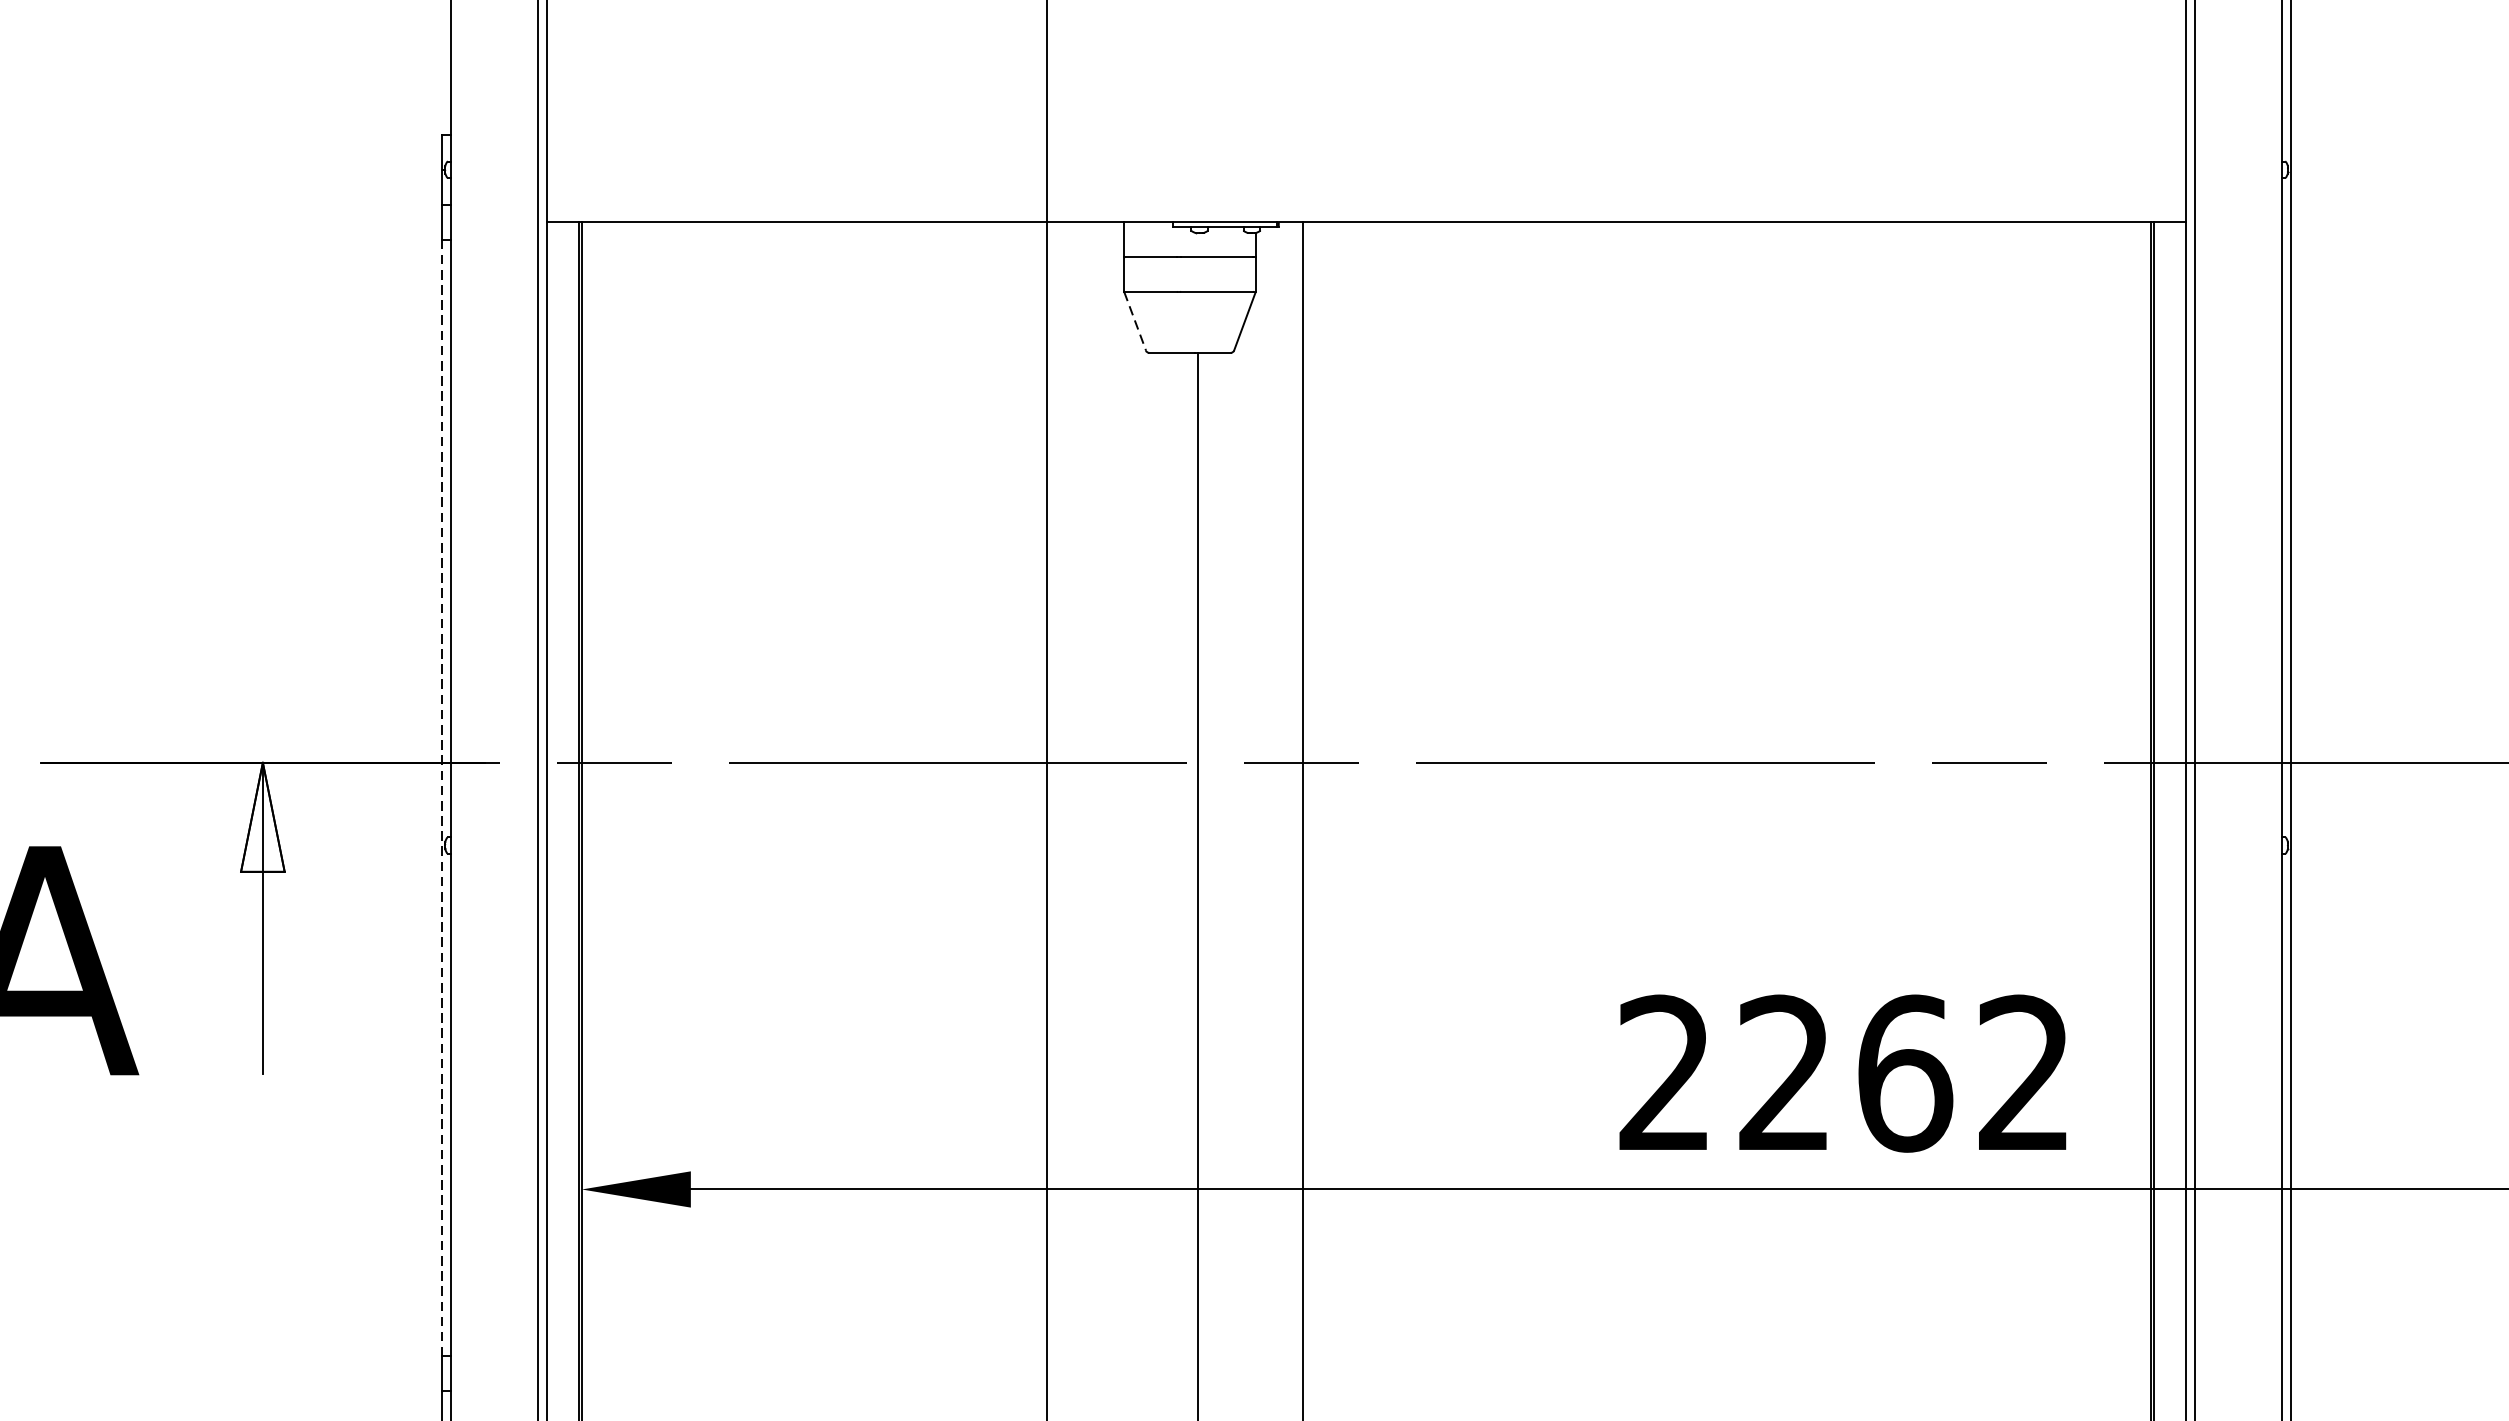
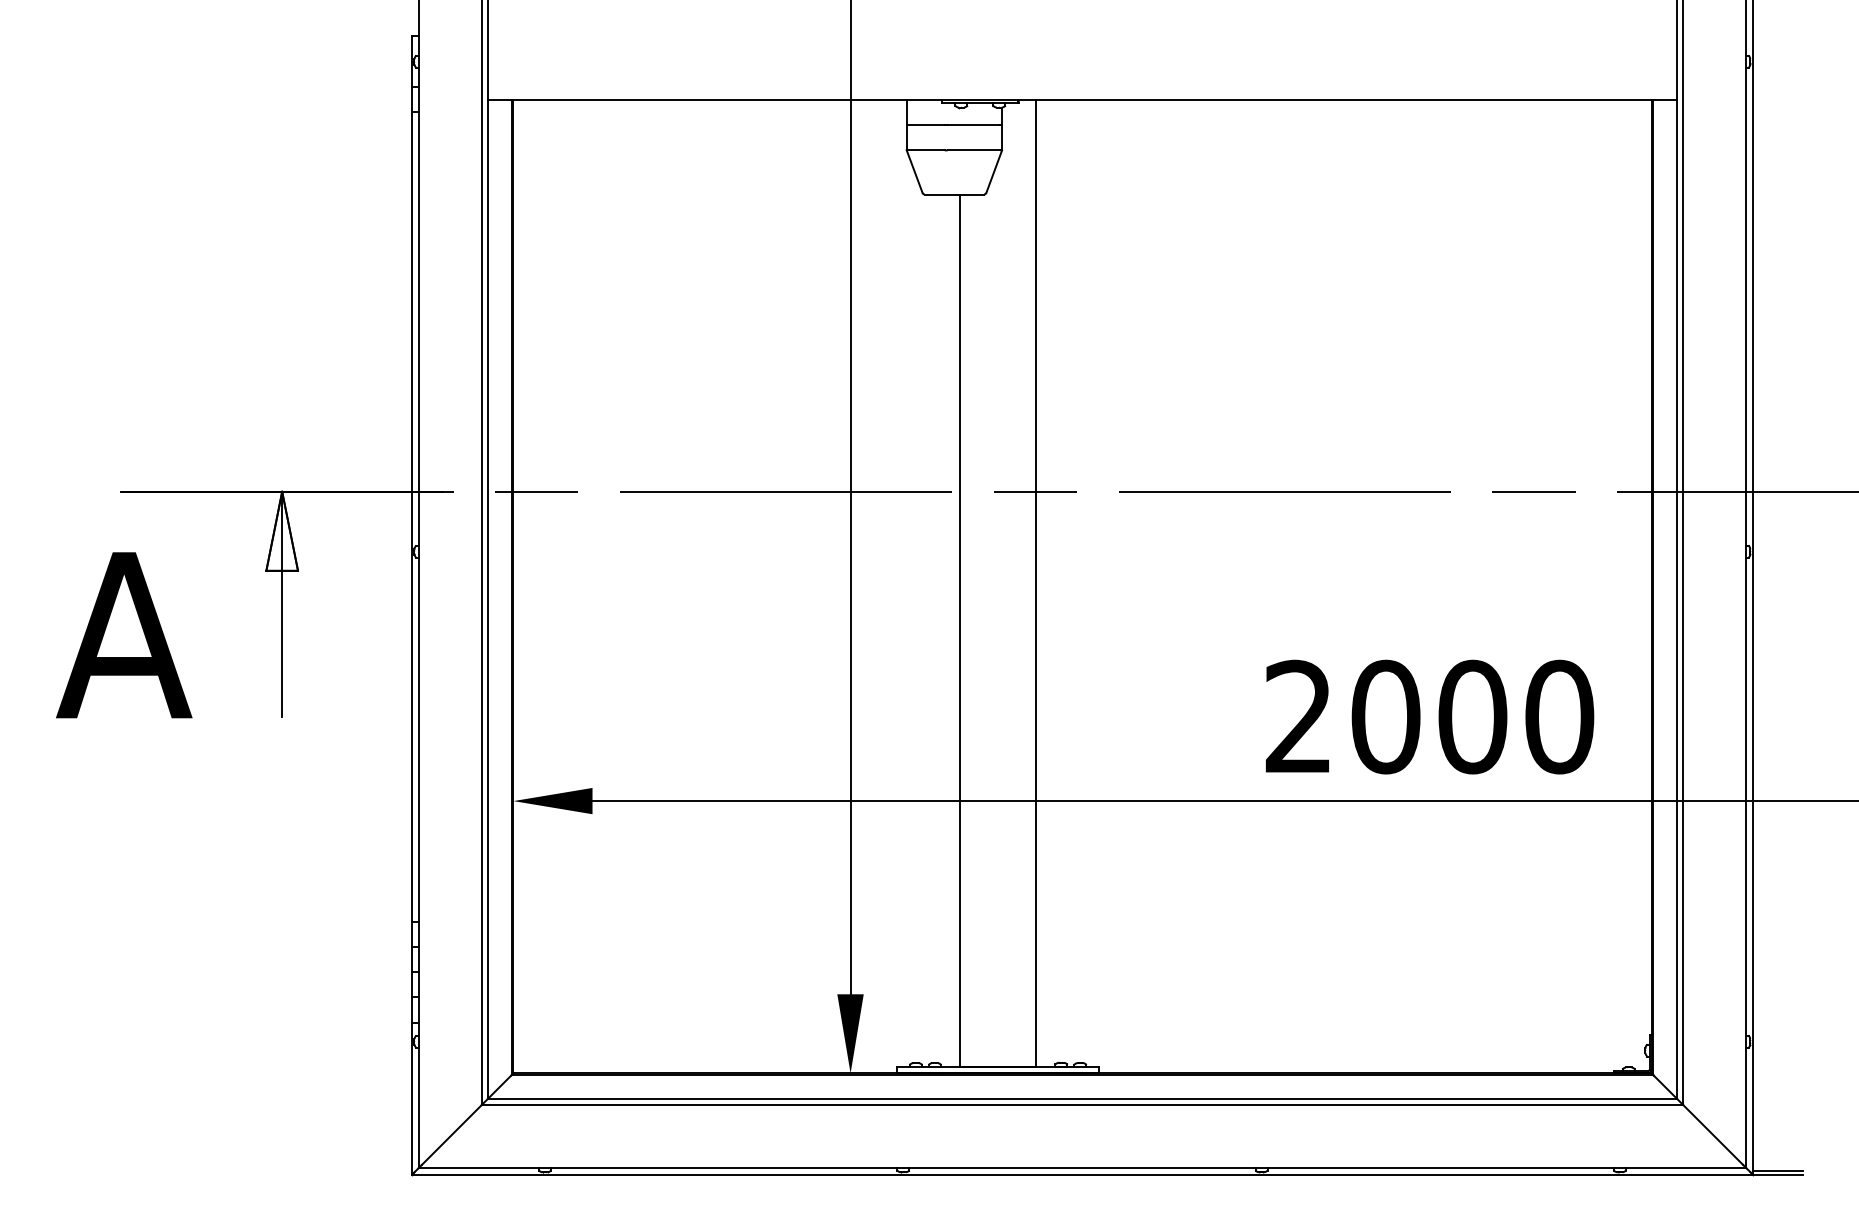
line: (1134, 321) -> (914, 171), dashed -> solid
line: (442, 796) -> (412, 516), dashed -> solid
text: (1904, 1072) -> (1472, 716), 2262 -> 2000

